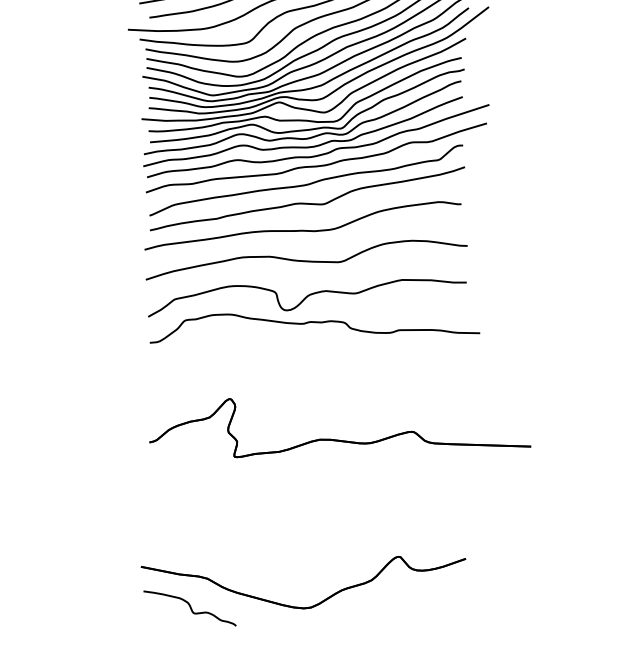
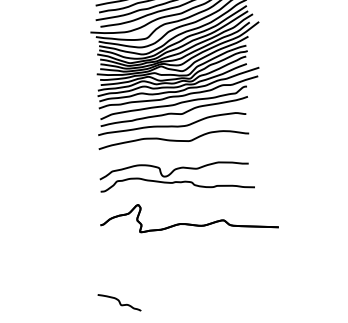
part: (312, 310) -> (176, 176), moved
part: (303, 605) -> (172, 301), removed

